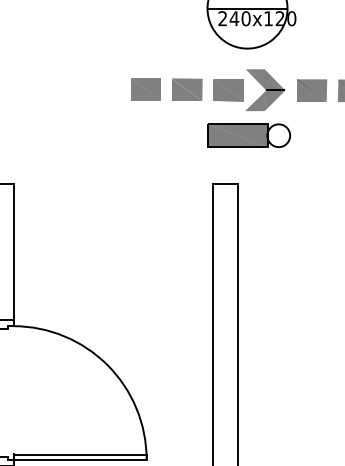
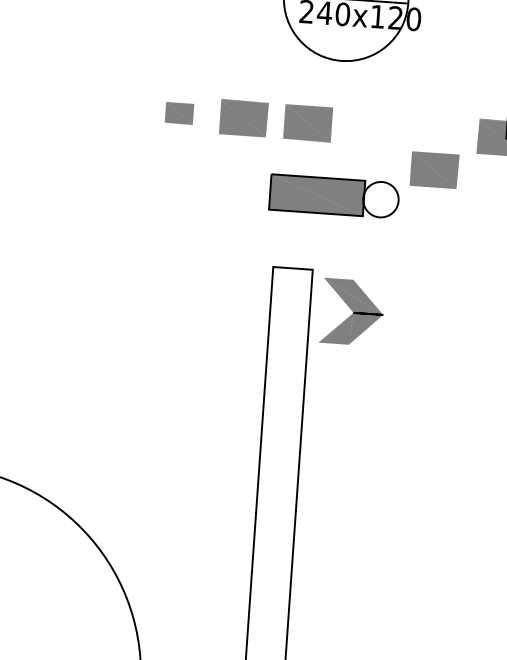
part: (145, 89) -> (178, 113), size x0.6
part: (264, 89) -> (350, 311), moved
part: (311, 90) -> (434, 170), moved

